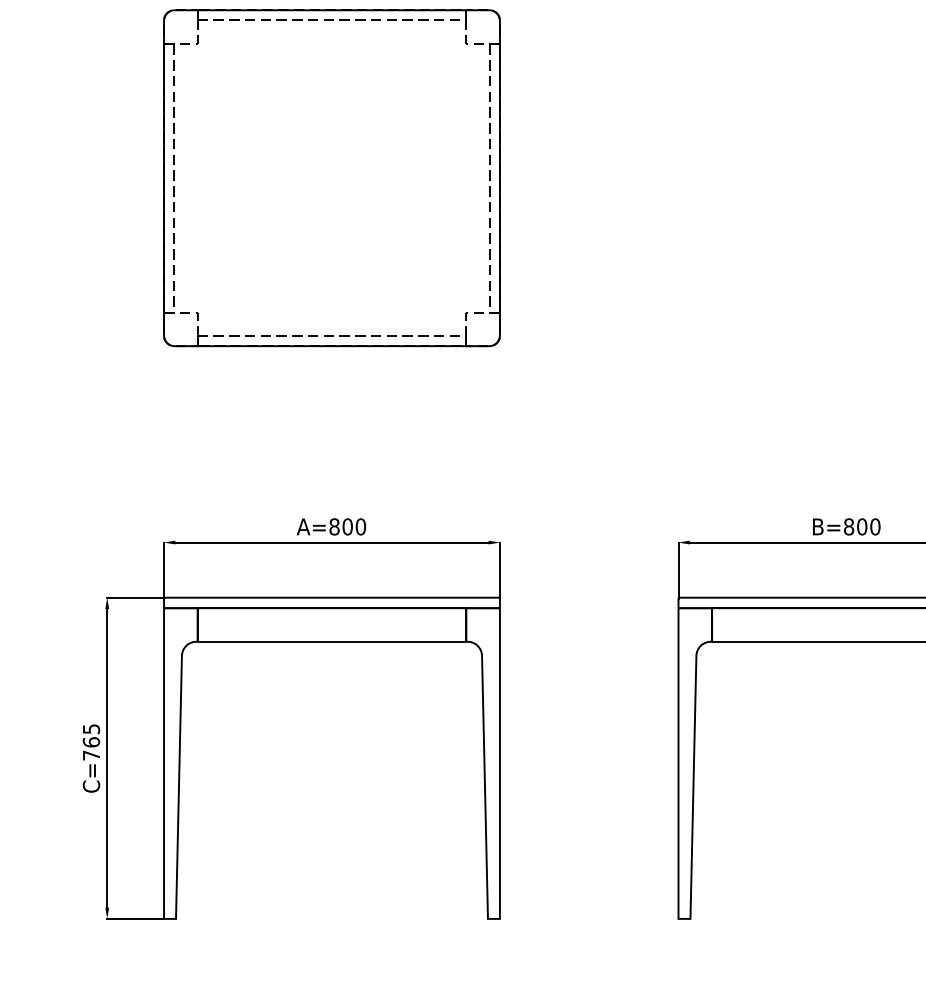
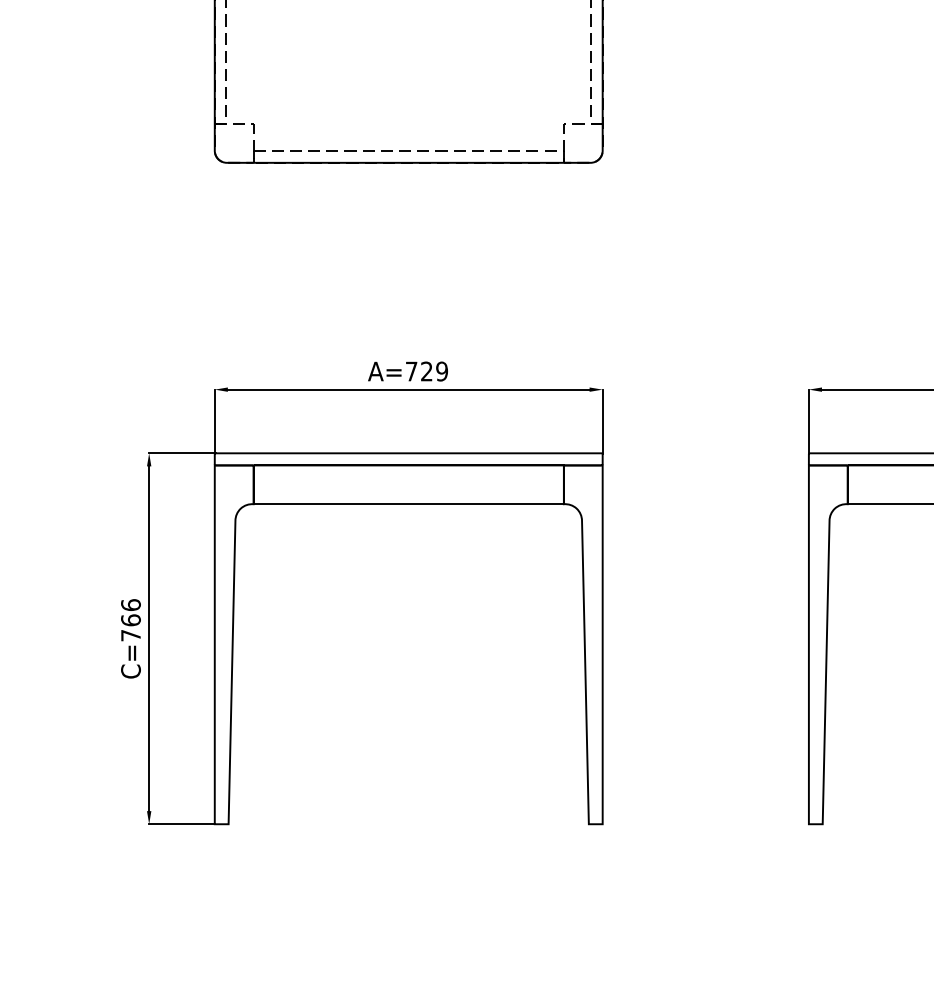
text: (347, 526) -> (426, 371), A=800 -> A=729
text: (91, 729) -> (131, 605), C=765 -> C=766

